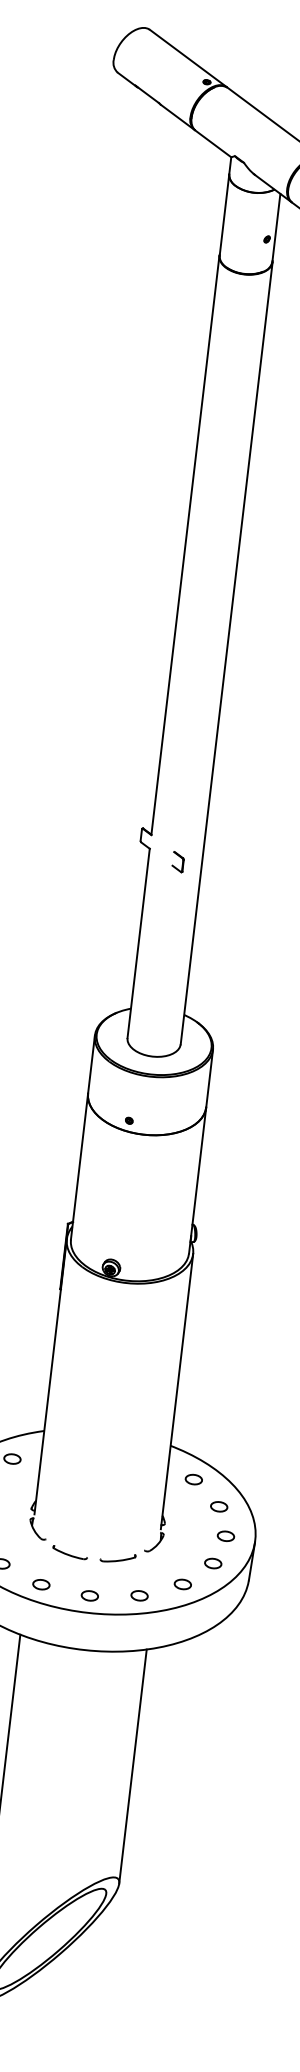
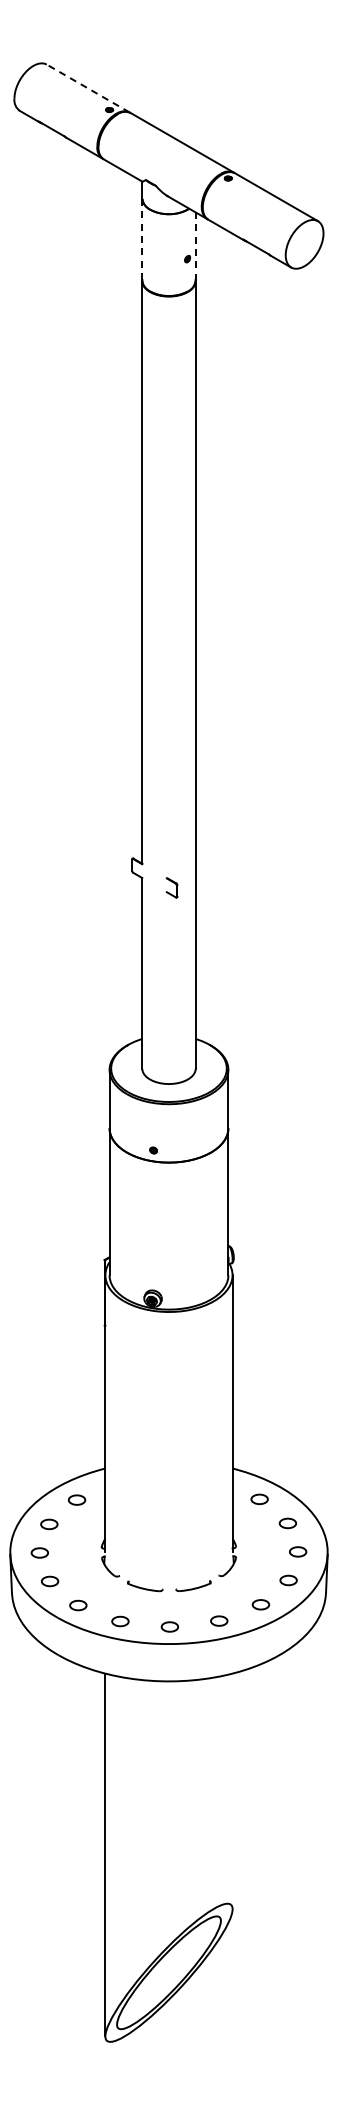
line: (188, 58) -> (88, 88), solid -> dashed
line: (224, 214) -> (142, 239), solid -> dashed
line: (276, 227) -> (195, 246), solid -> dashed
line: (132, 1766) -> (232, 1791), removed

